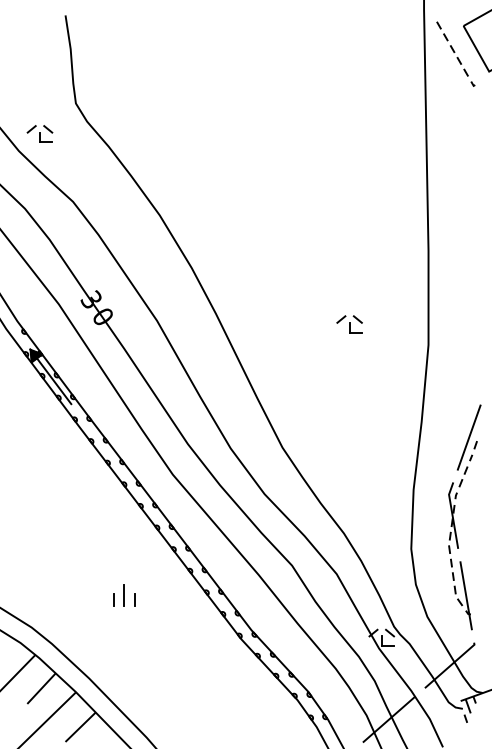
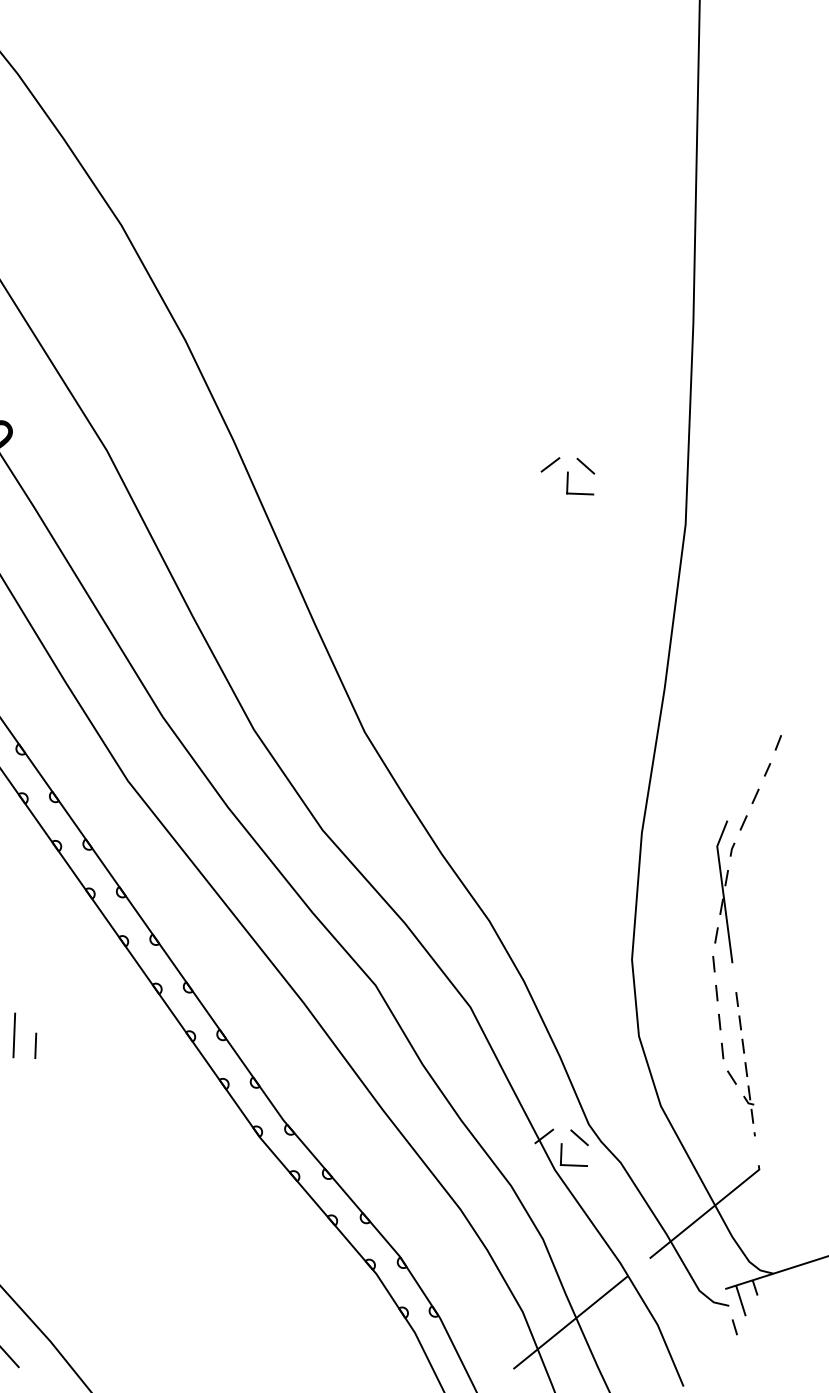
part: (349, 324) -> (567, 476), moved
line: (468, 437) -> (763, 725), removed
line: (466, 595) -> (746, 1063), solid -> dashed

